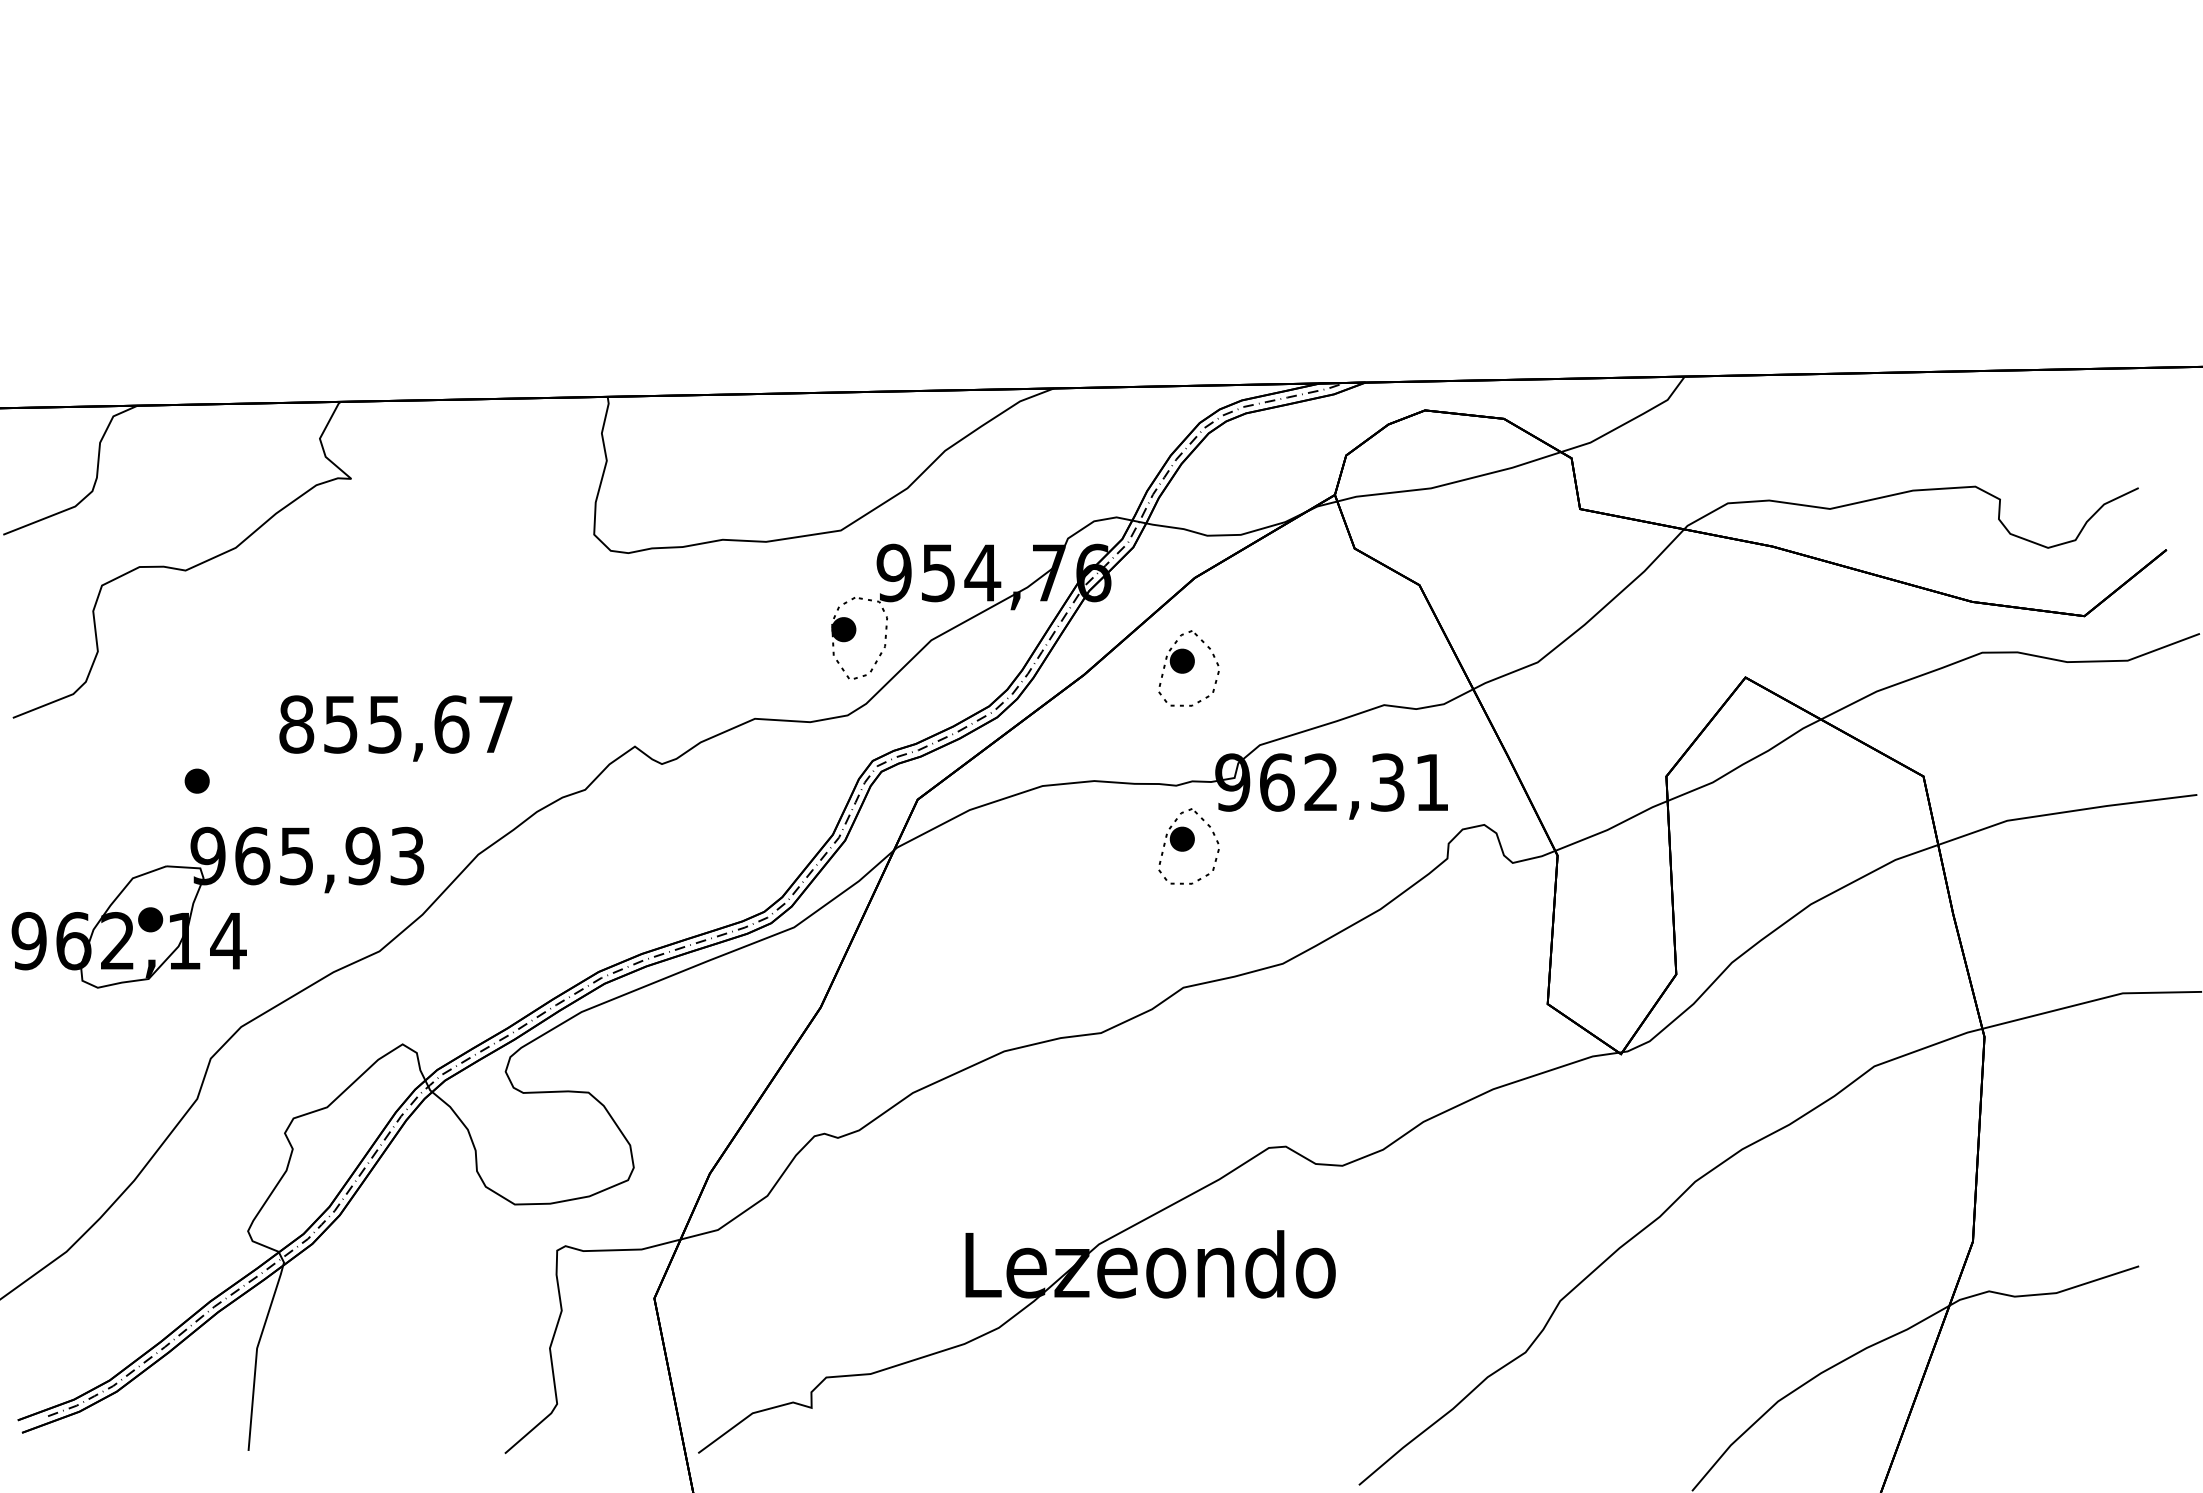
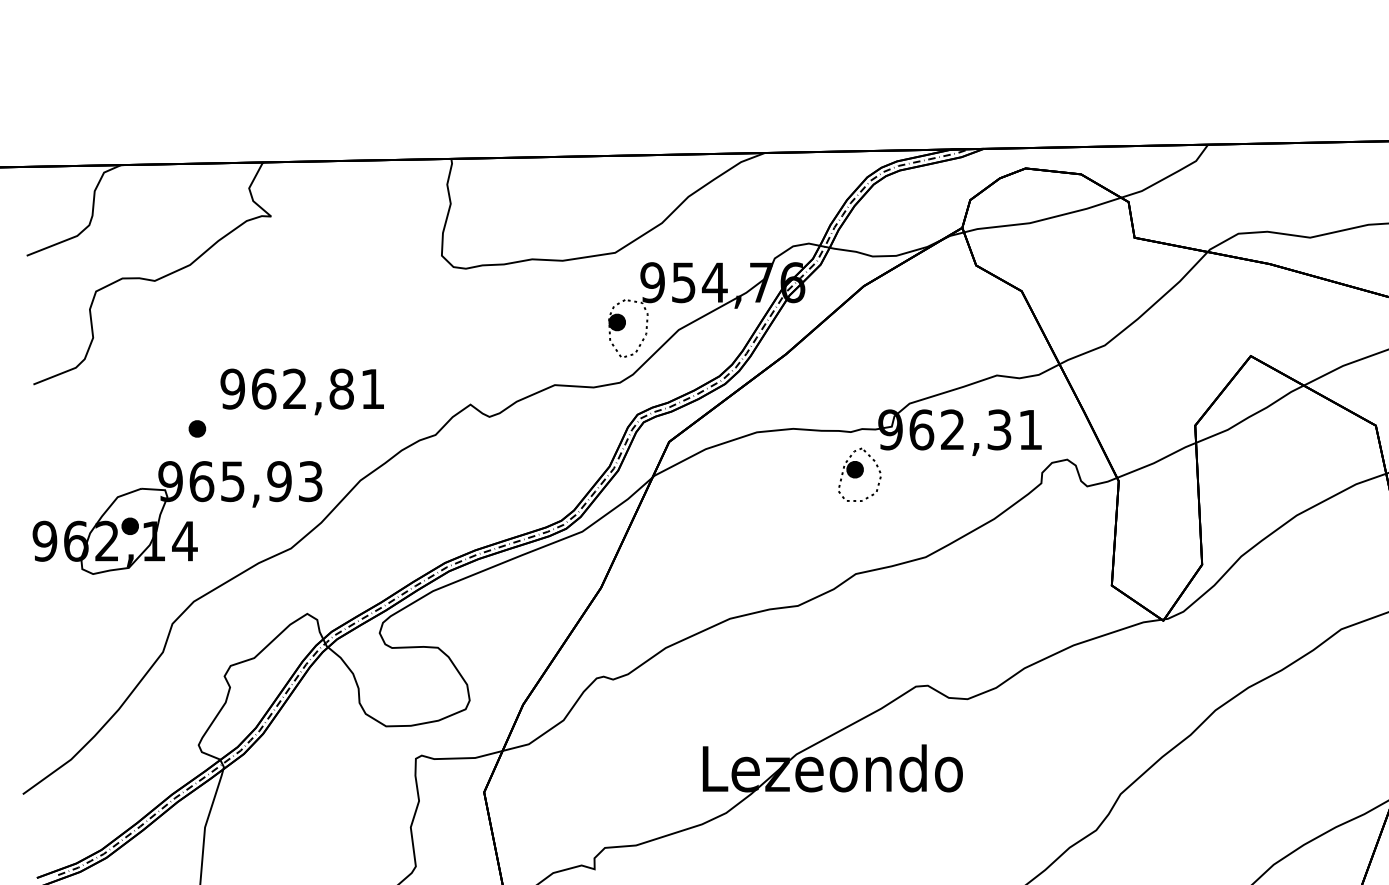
part: (1188, 668) -> (859, 349), removed
text: (395, 724) -> (302, 389), 855,67 -> 962,81
part: (196, 780) -> (196, 428), moved

